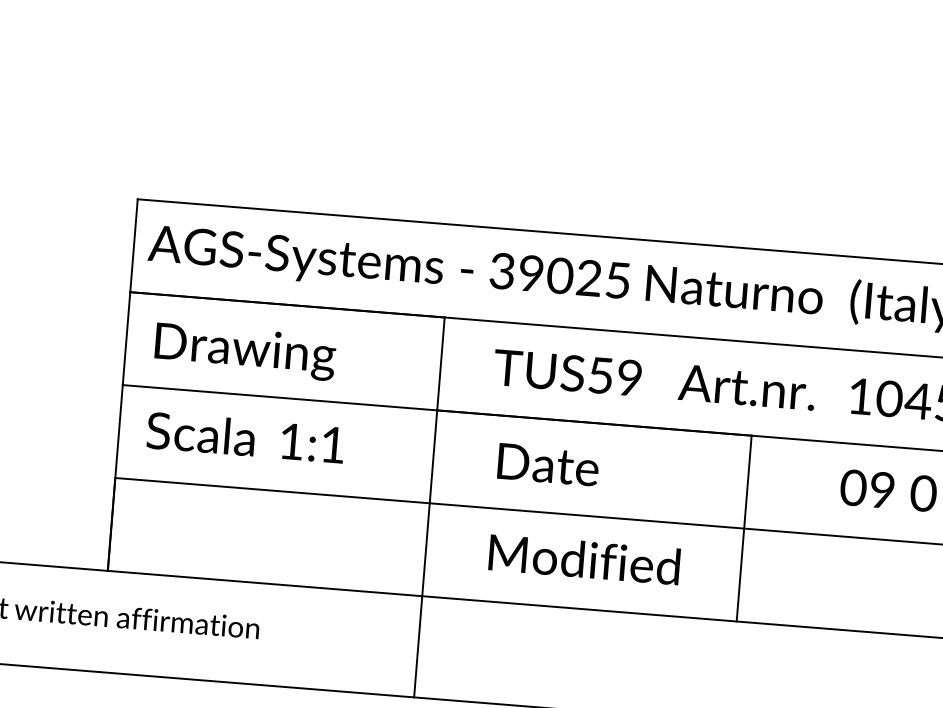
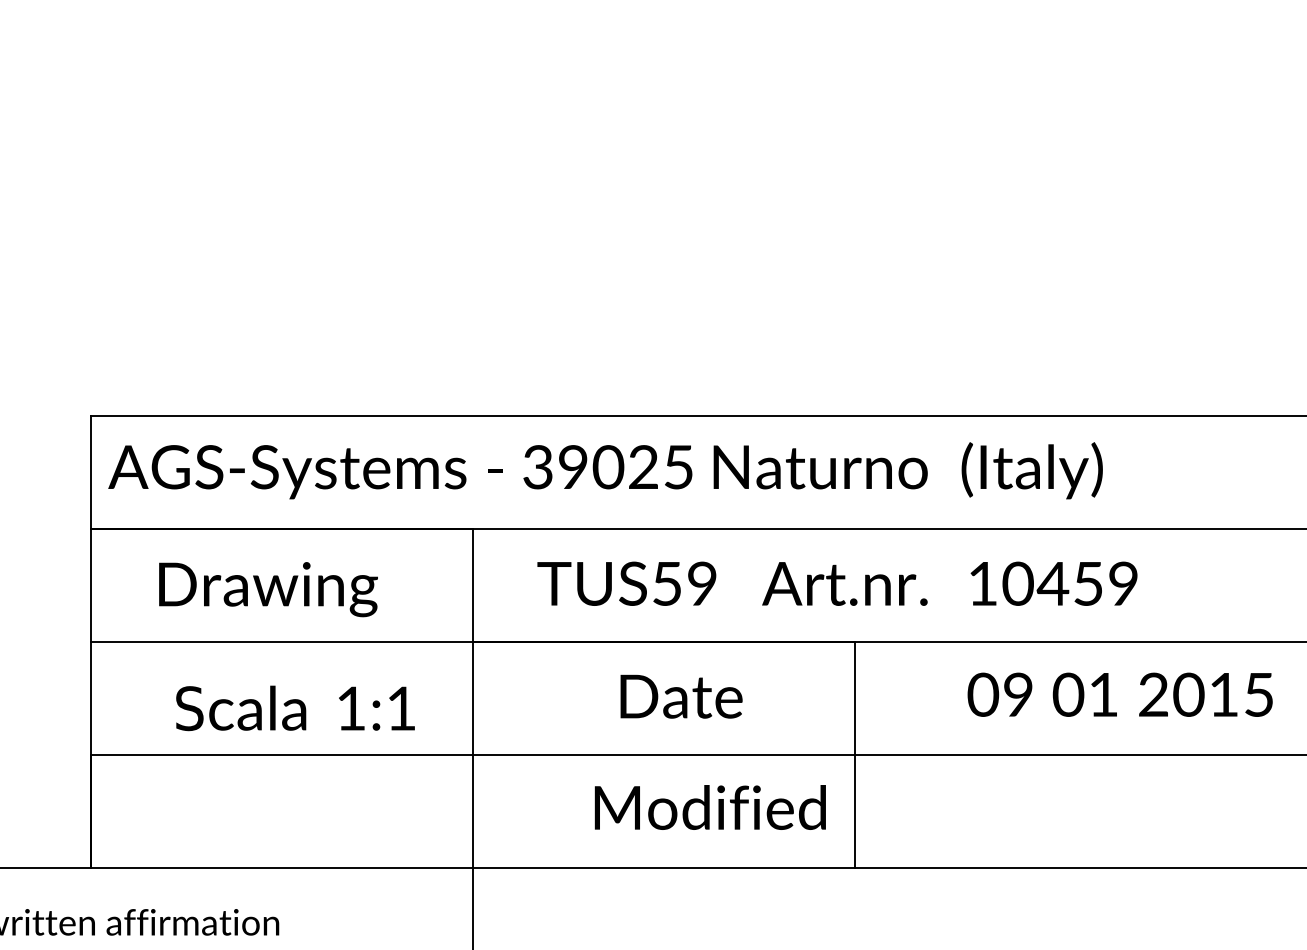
text: (245, 351) -> (268, 589), moved
text: (245, 437) -> (295, 708), moved
text: (548, 464) -> (681, 696), moved
text: (583, 559) -> (709, 807), moved

